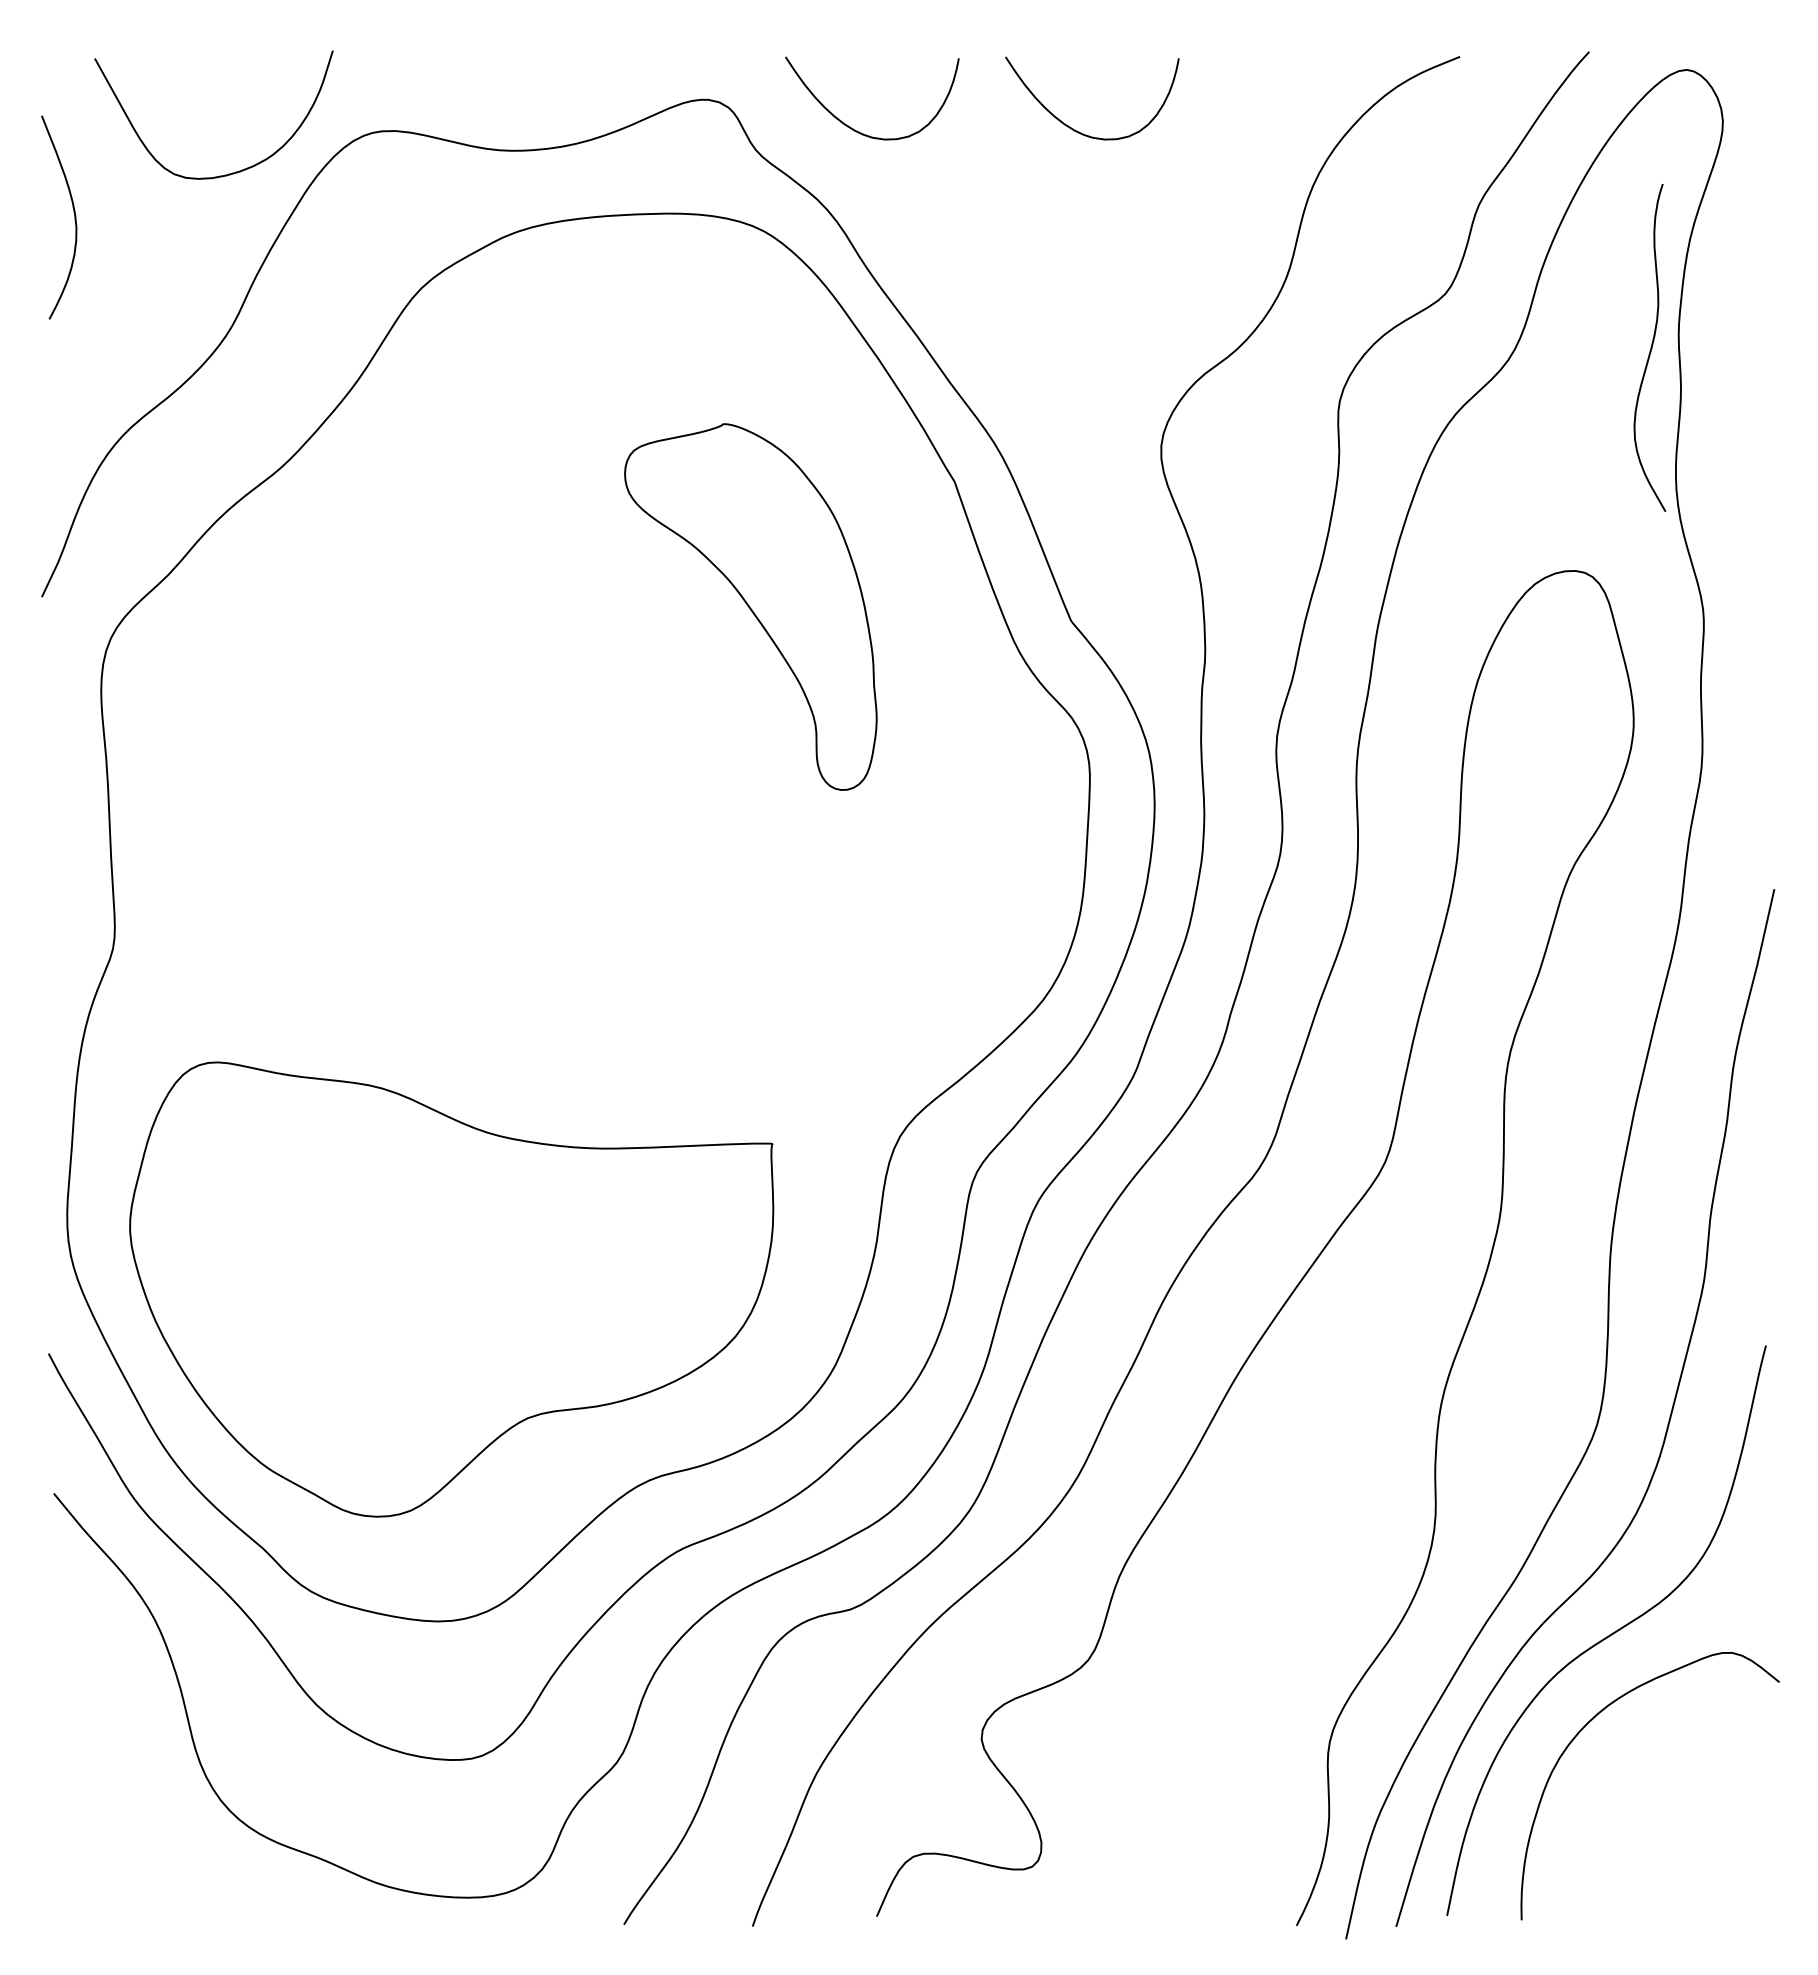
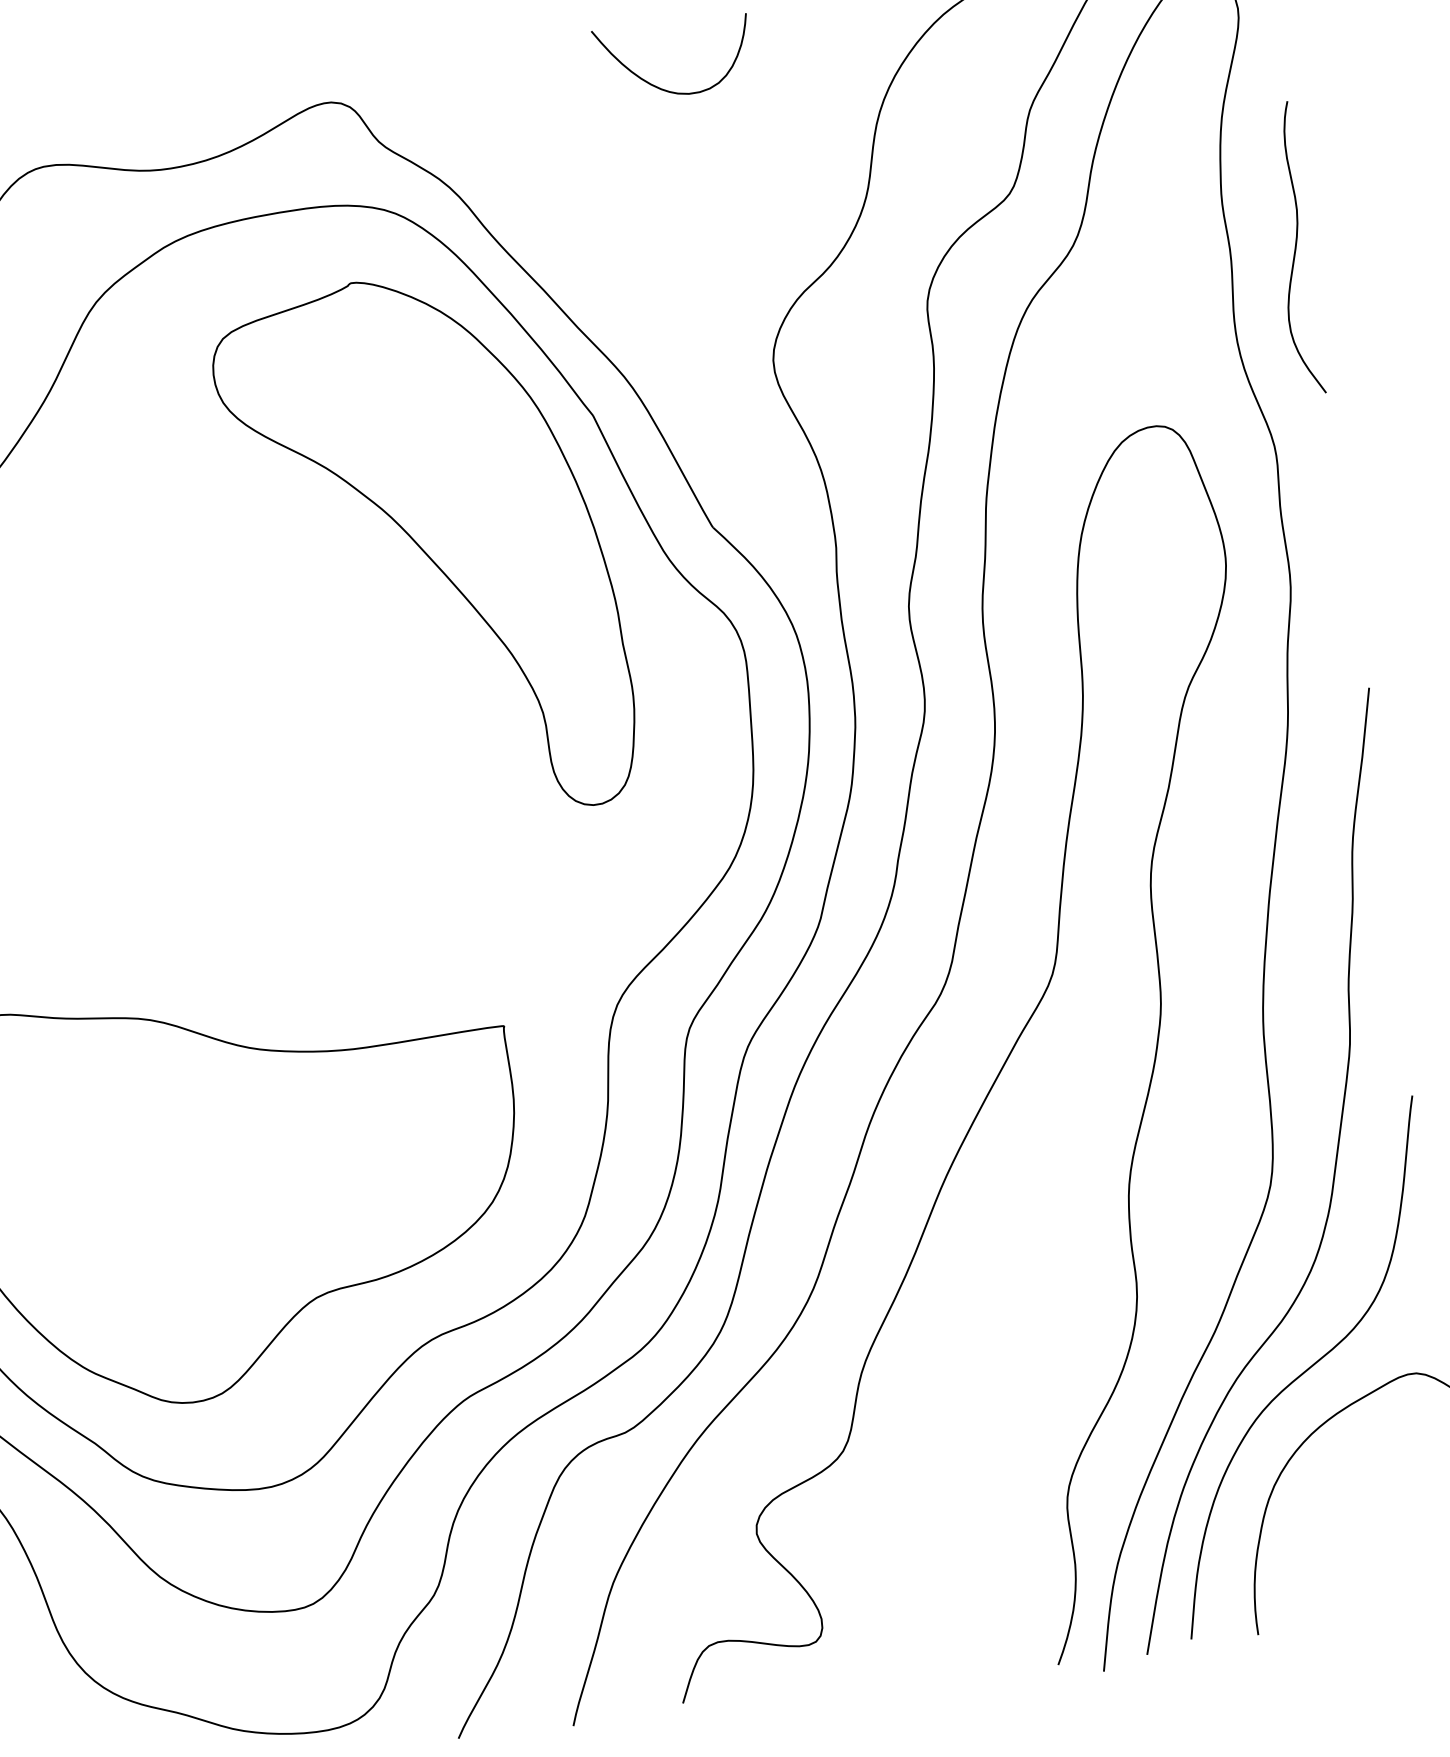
curve: (857, 130) -> (467, 113), removed
curve: (1650, 347) -> (1294, 248), moved
part: (750, 606) -> (424, 549), size x1.67

